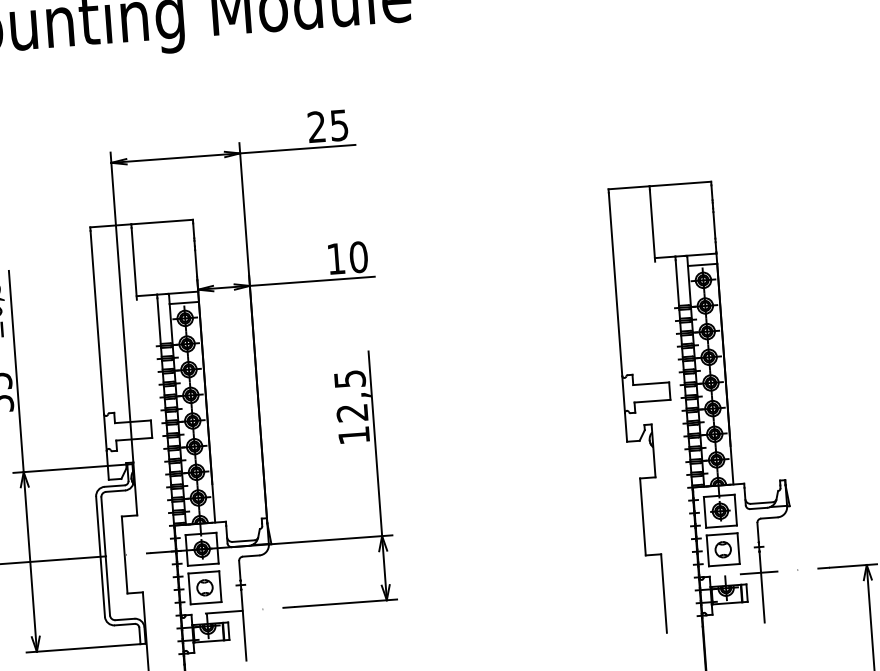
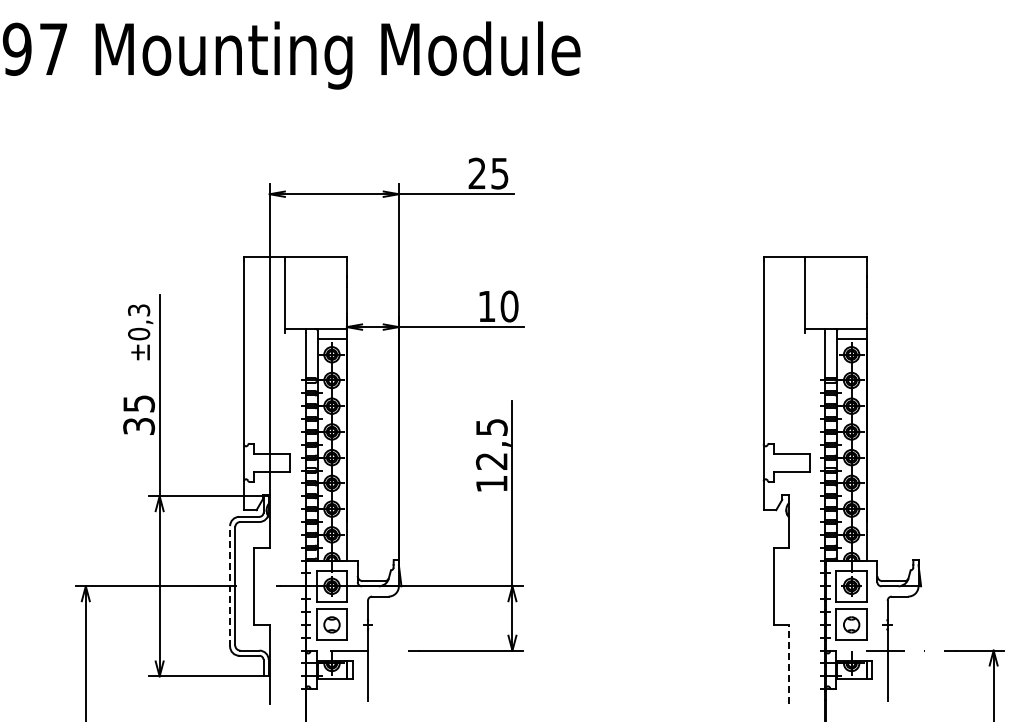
line: (100, 555) -> (230, 585), solid -> dashed
line: (664, 592) -> (789, 663), solid -> dashed

